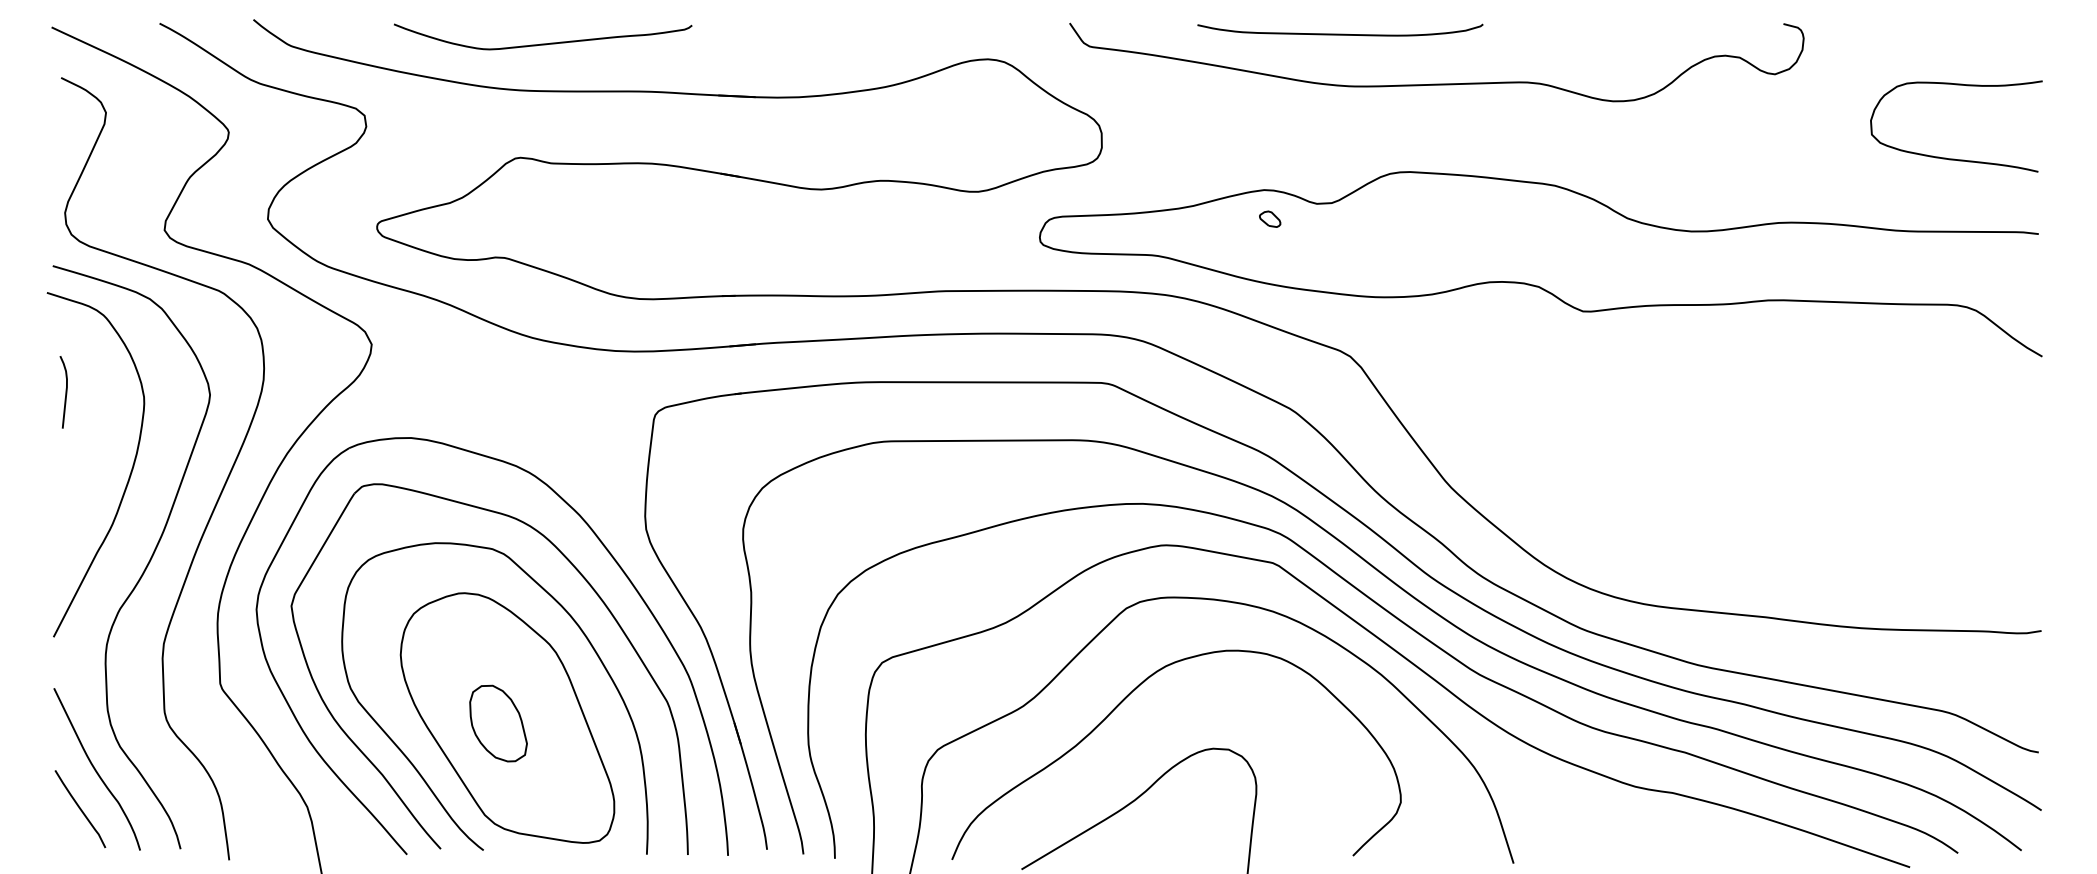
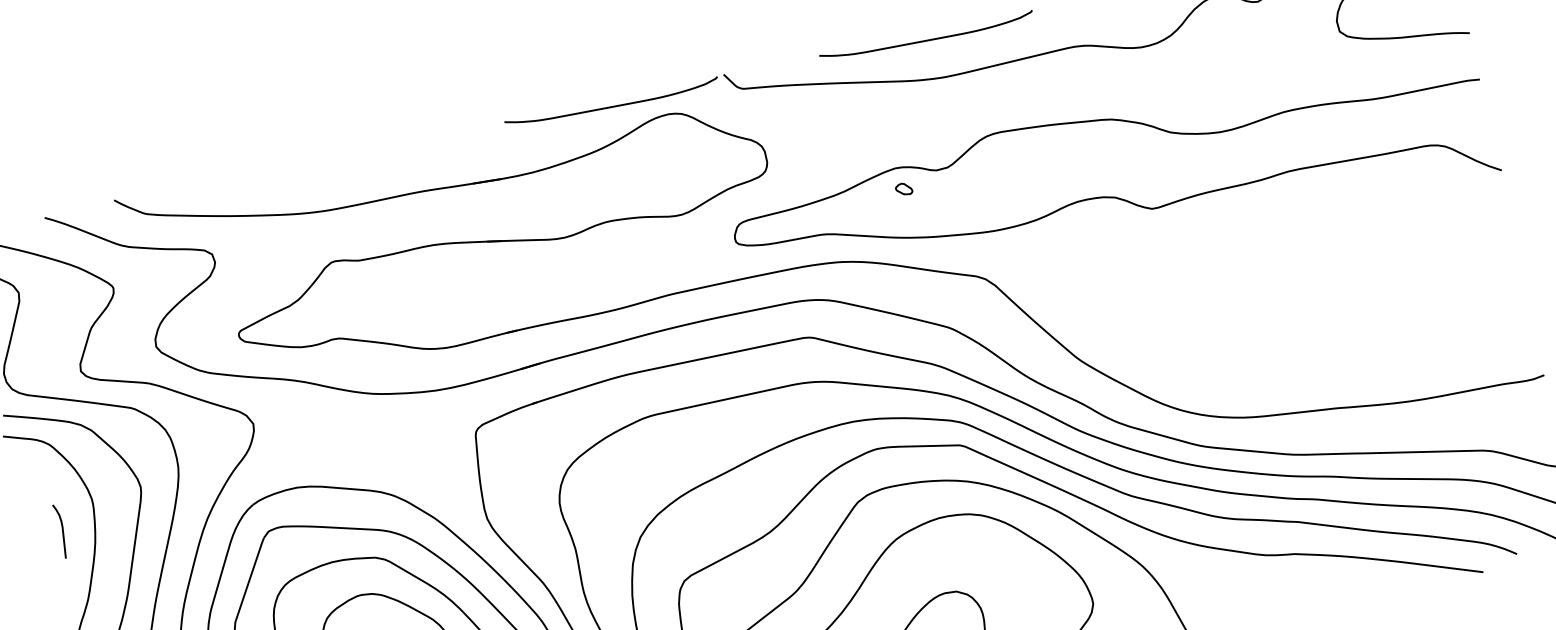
curve: (918, 33) -> (612, 105), added
curve: (543, 43) -> (334, 172), removed
curve: (65, 392) -> (62, 531), moved

